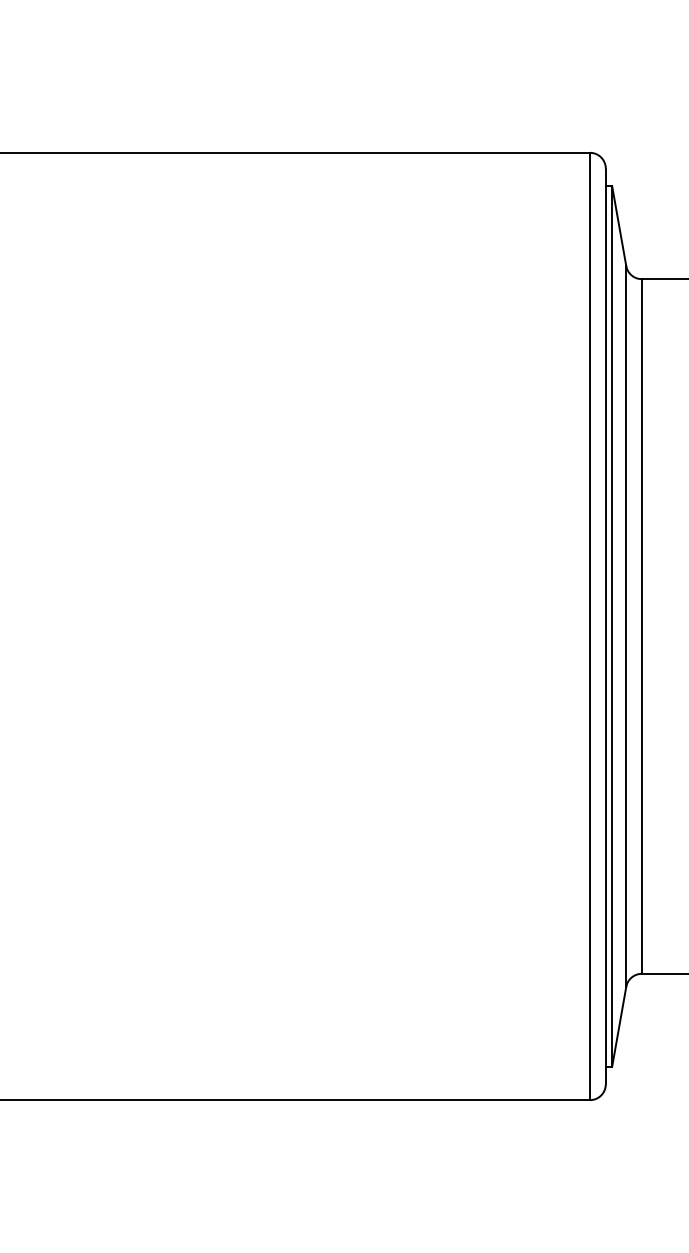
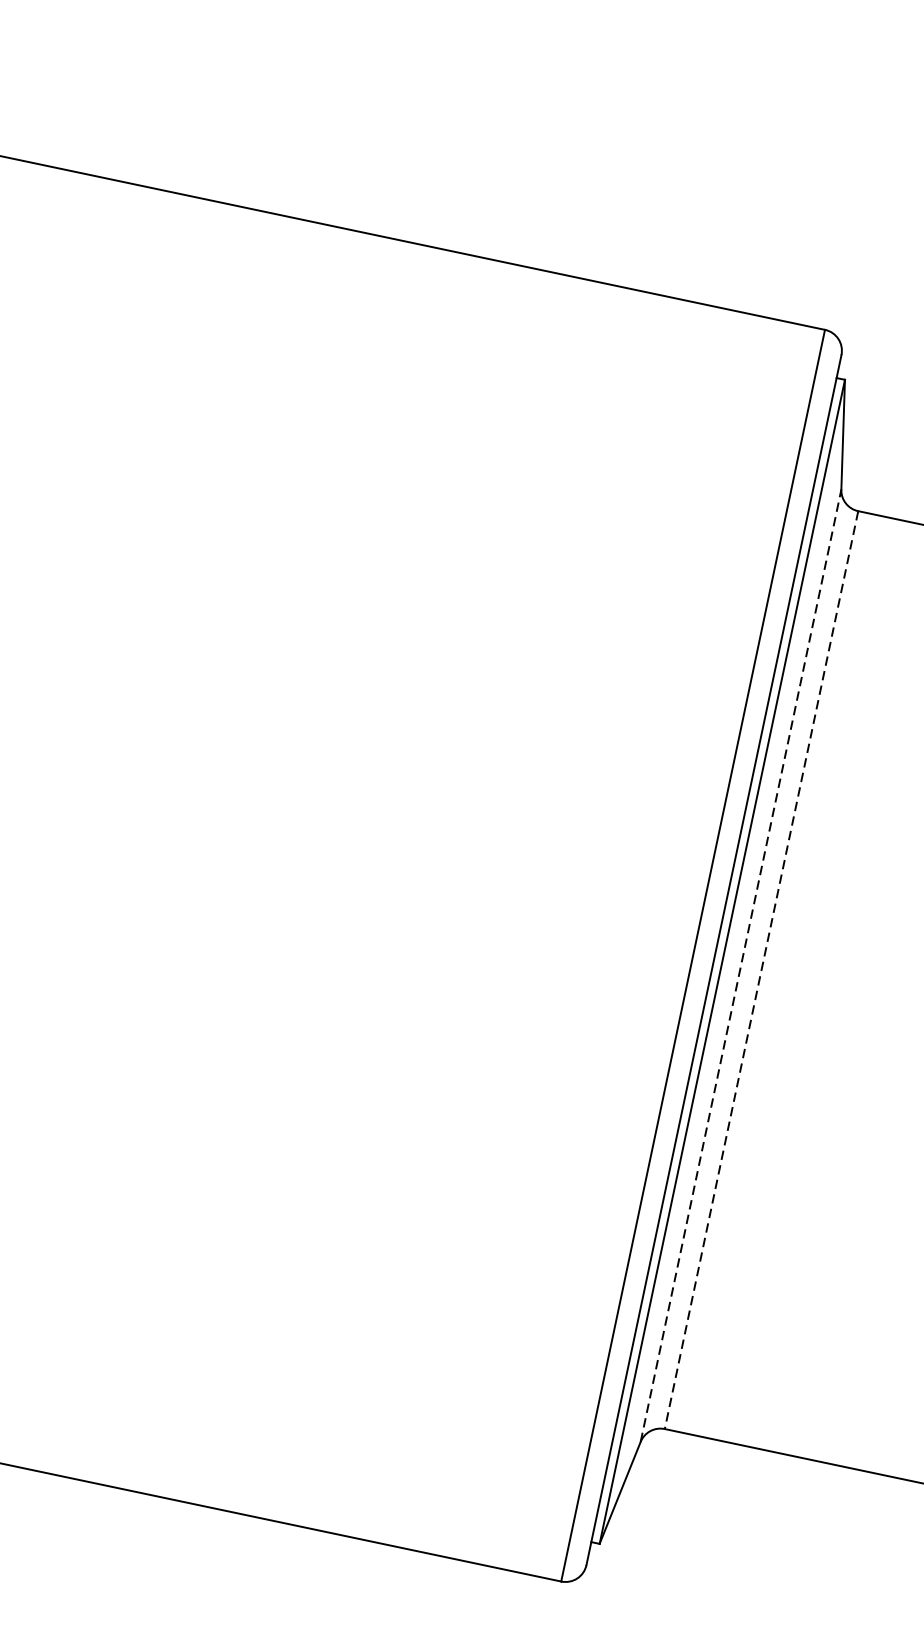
line: (626, 626) -> (741, 965), solid -> dashed
line: (641, 626) -> (761, 970), solid -> dashed

